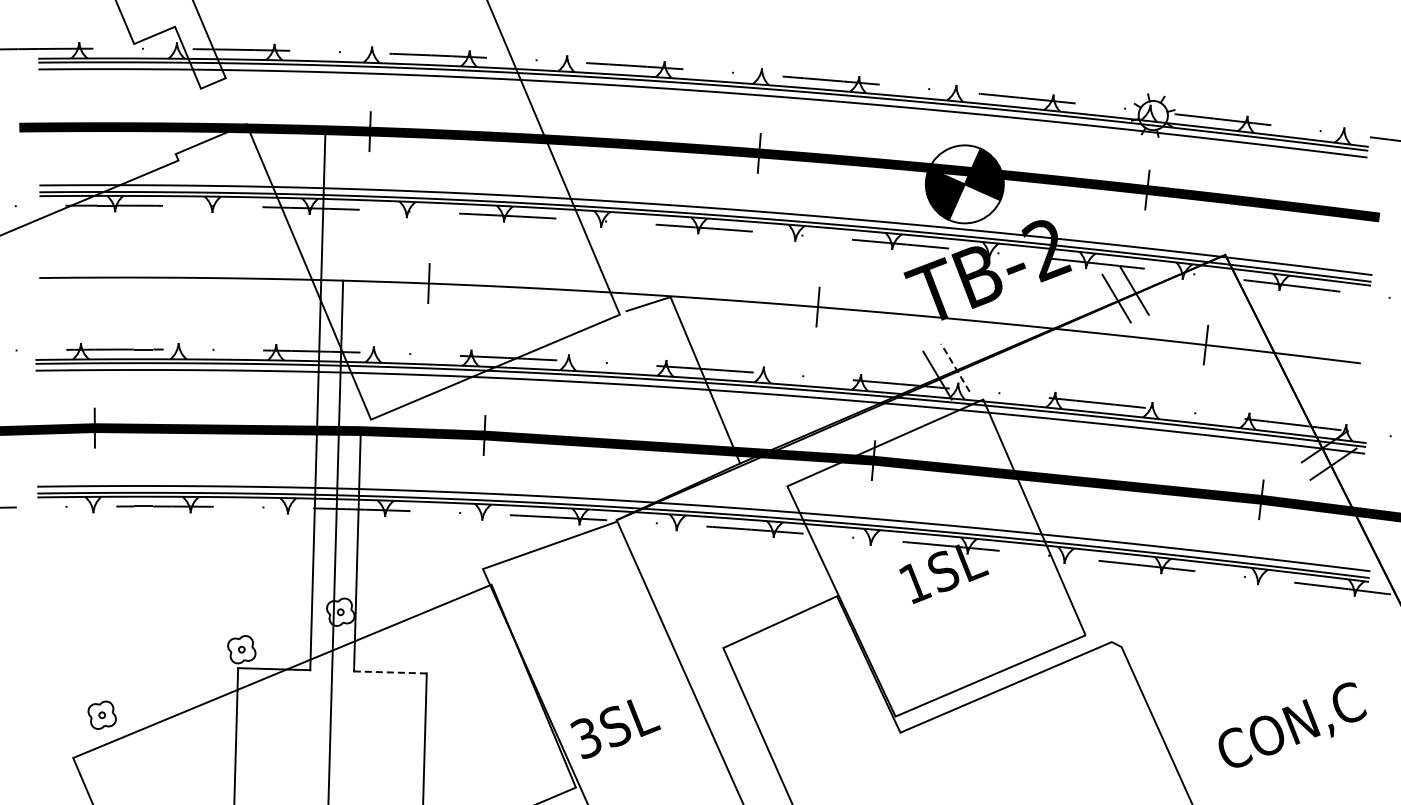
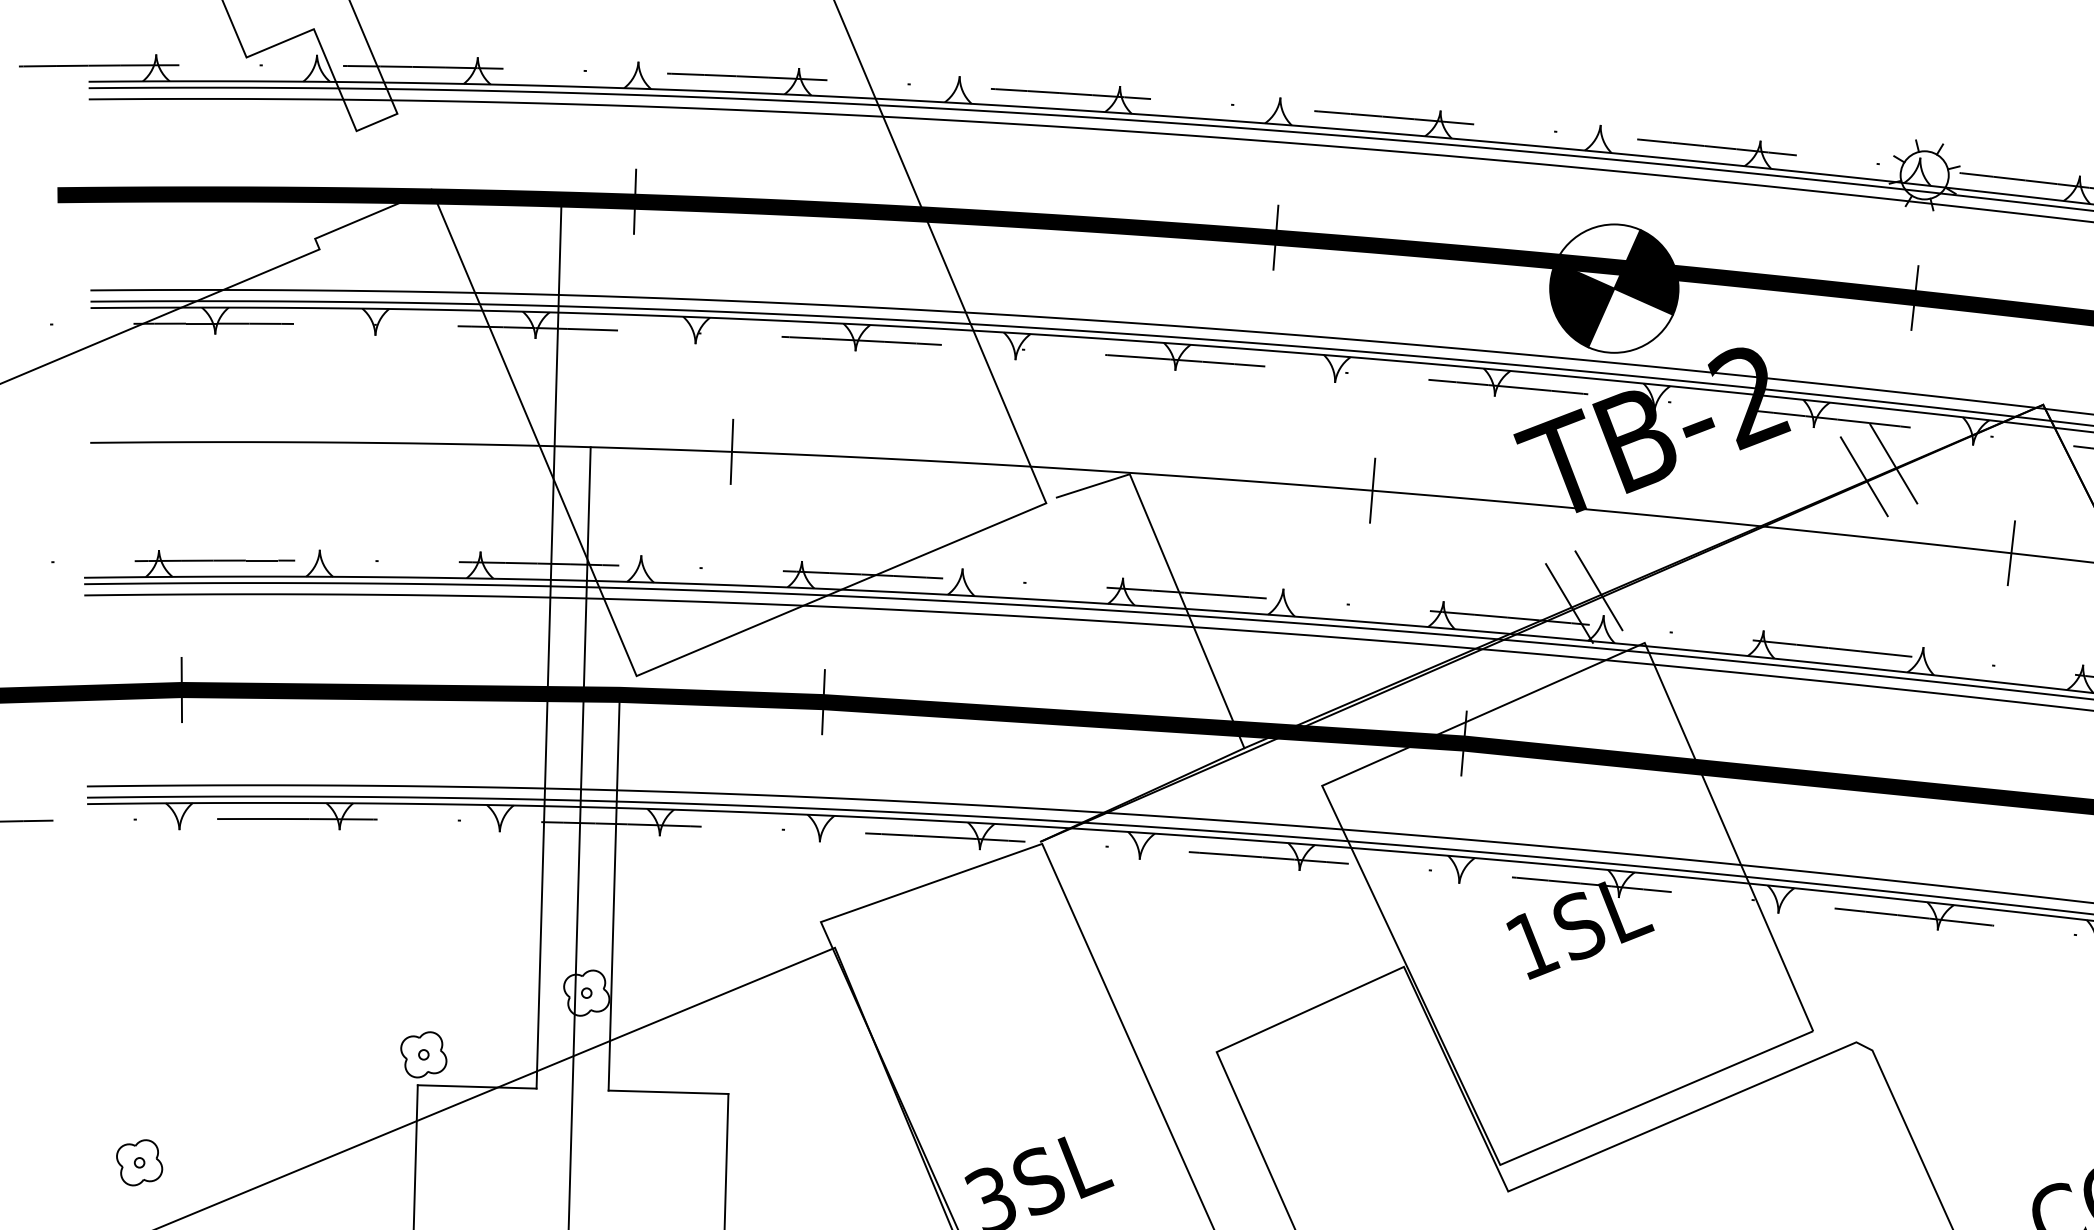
line: (955, 367) -> (1598, 590), dashed -> solid
line: (389, 672) -> (666, 1092), dashed -> solid
part: (101, 714) -> (138, 1161), moved

